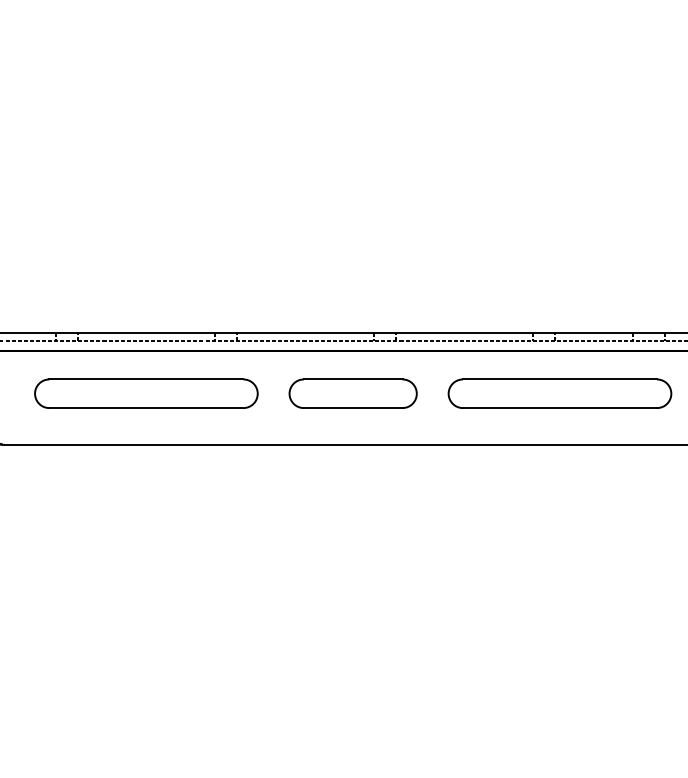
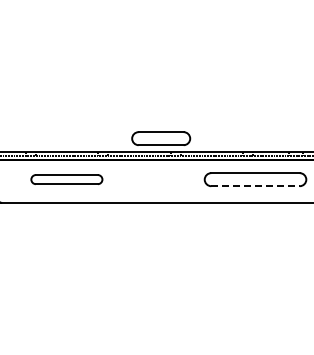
part: (145, 393) -> (66, 179), size x0.7
part: (353, 393) -> (161, 138), moved
line: (562, 408) -> (256, 186), solid -> dashed

